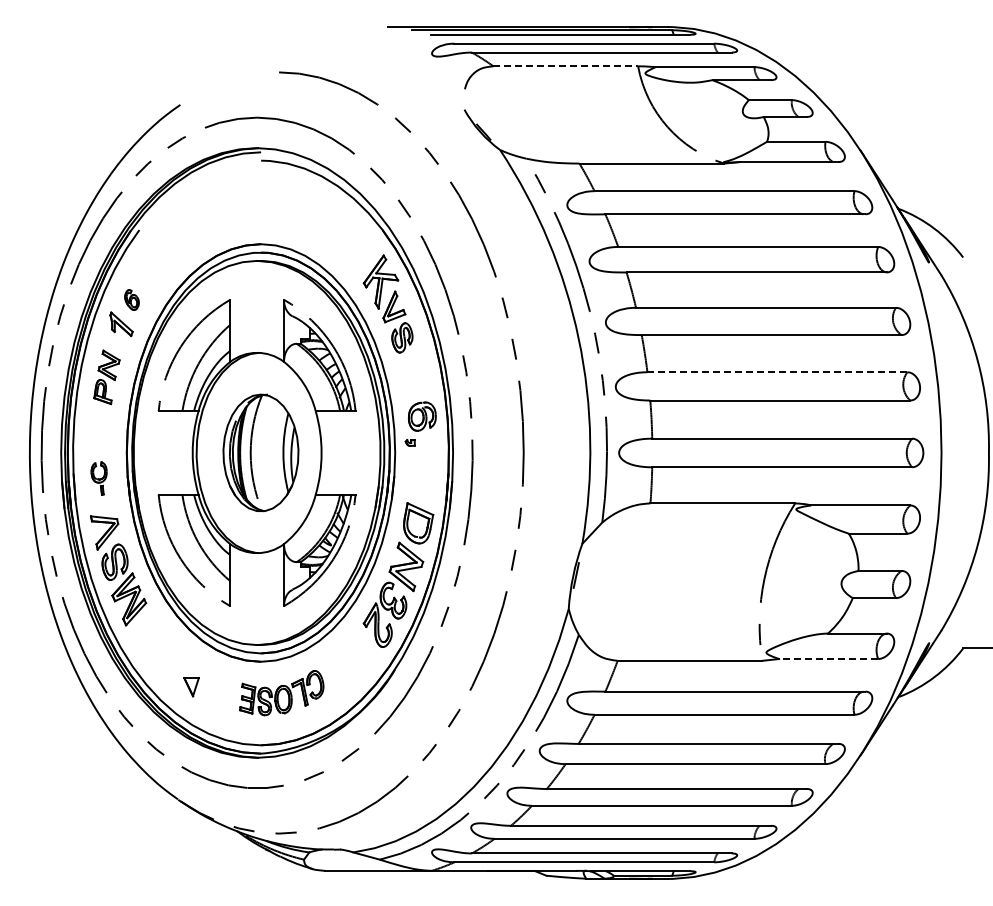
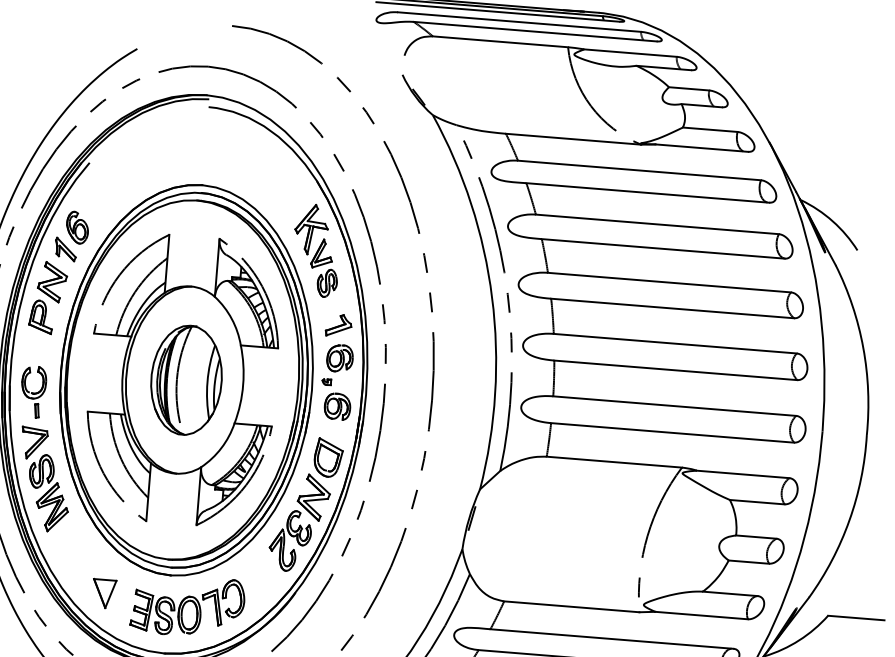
line: (566, 66) -> (501, 42), dashed -> solid
part: (131, 299) -> (77, 227), size x1.67
line: (777, 372) -> (675, 343), dashed -> solid
part: (106, 377) -> (47, 298), size x1.43
part: (417, 381) -> (338, 325), added
part: (423, 467) -> (337, 406), added
part: (98, 478) -> (32, 391), size x1.67
line: (828, 659) -> (701, 615), dashed -> solid
part: (191, 687) -> (103, 594), size x1.67
part: (281, 692) -> (187, 605), size x1.43

